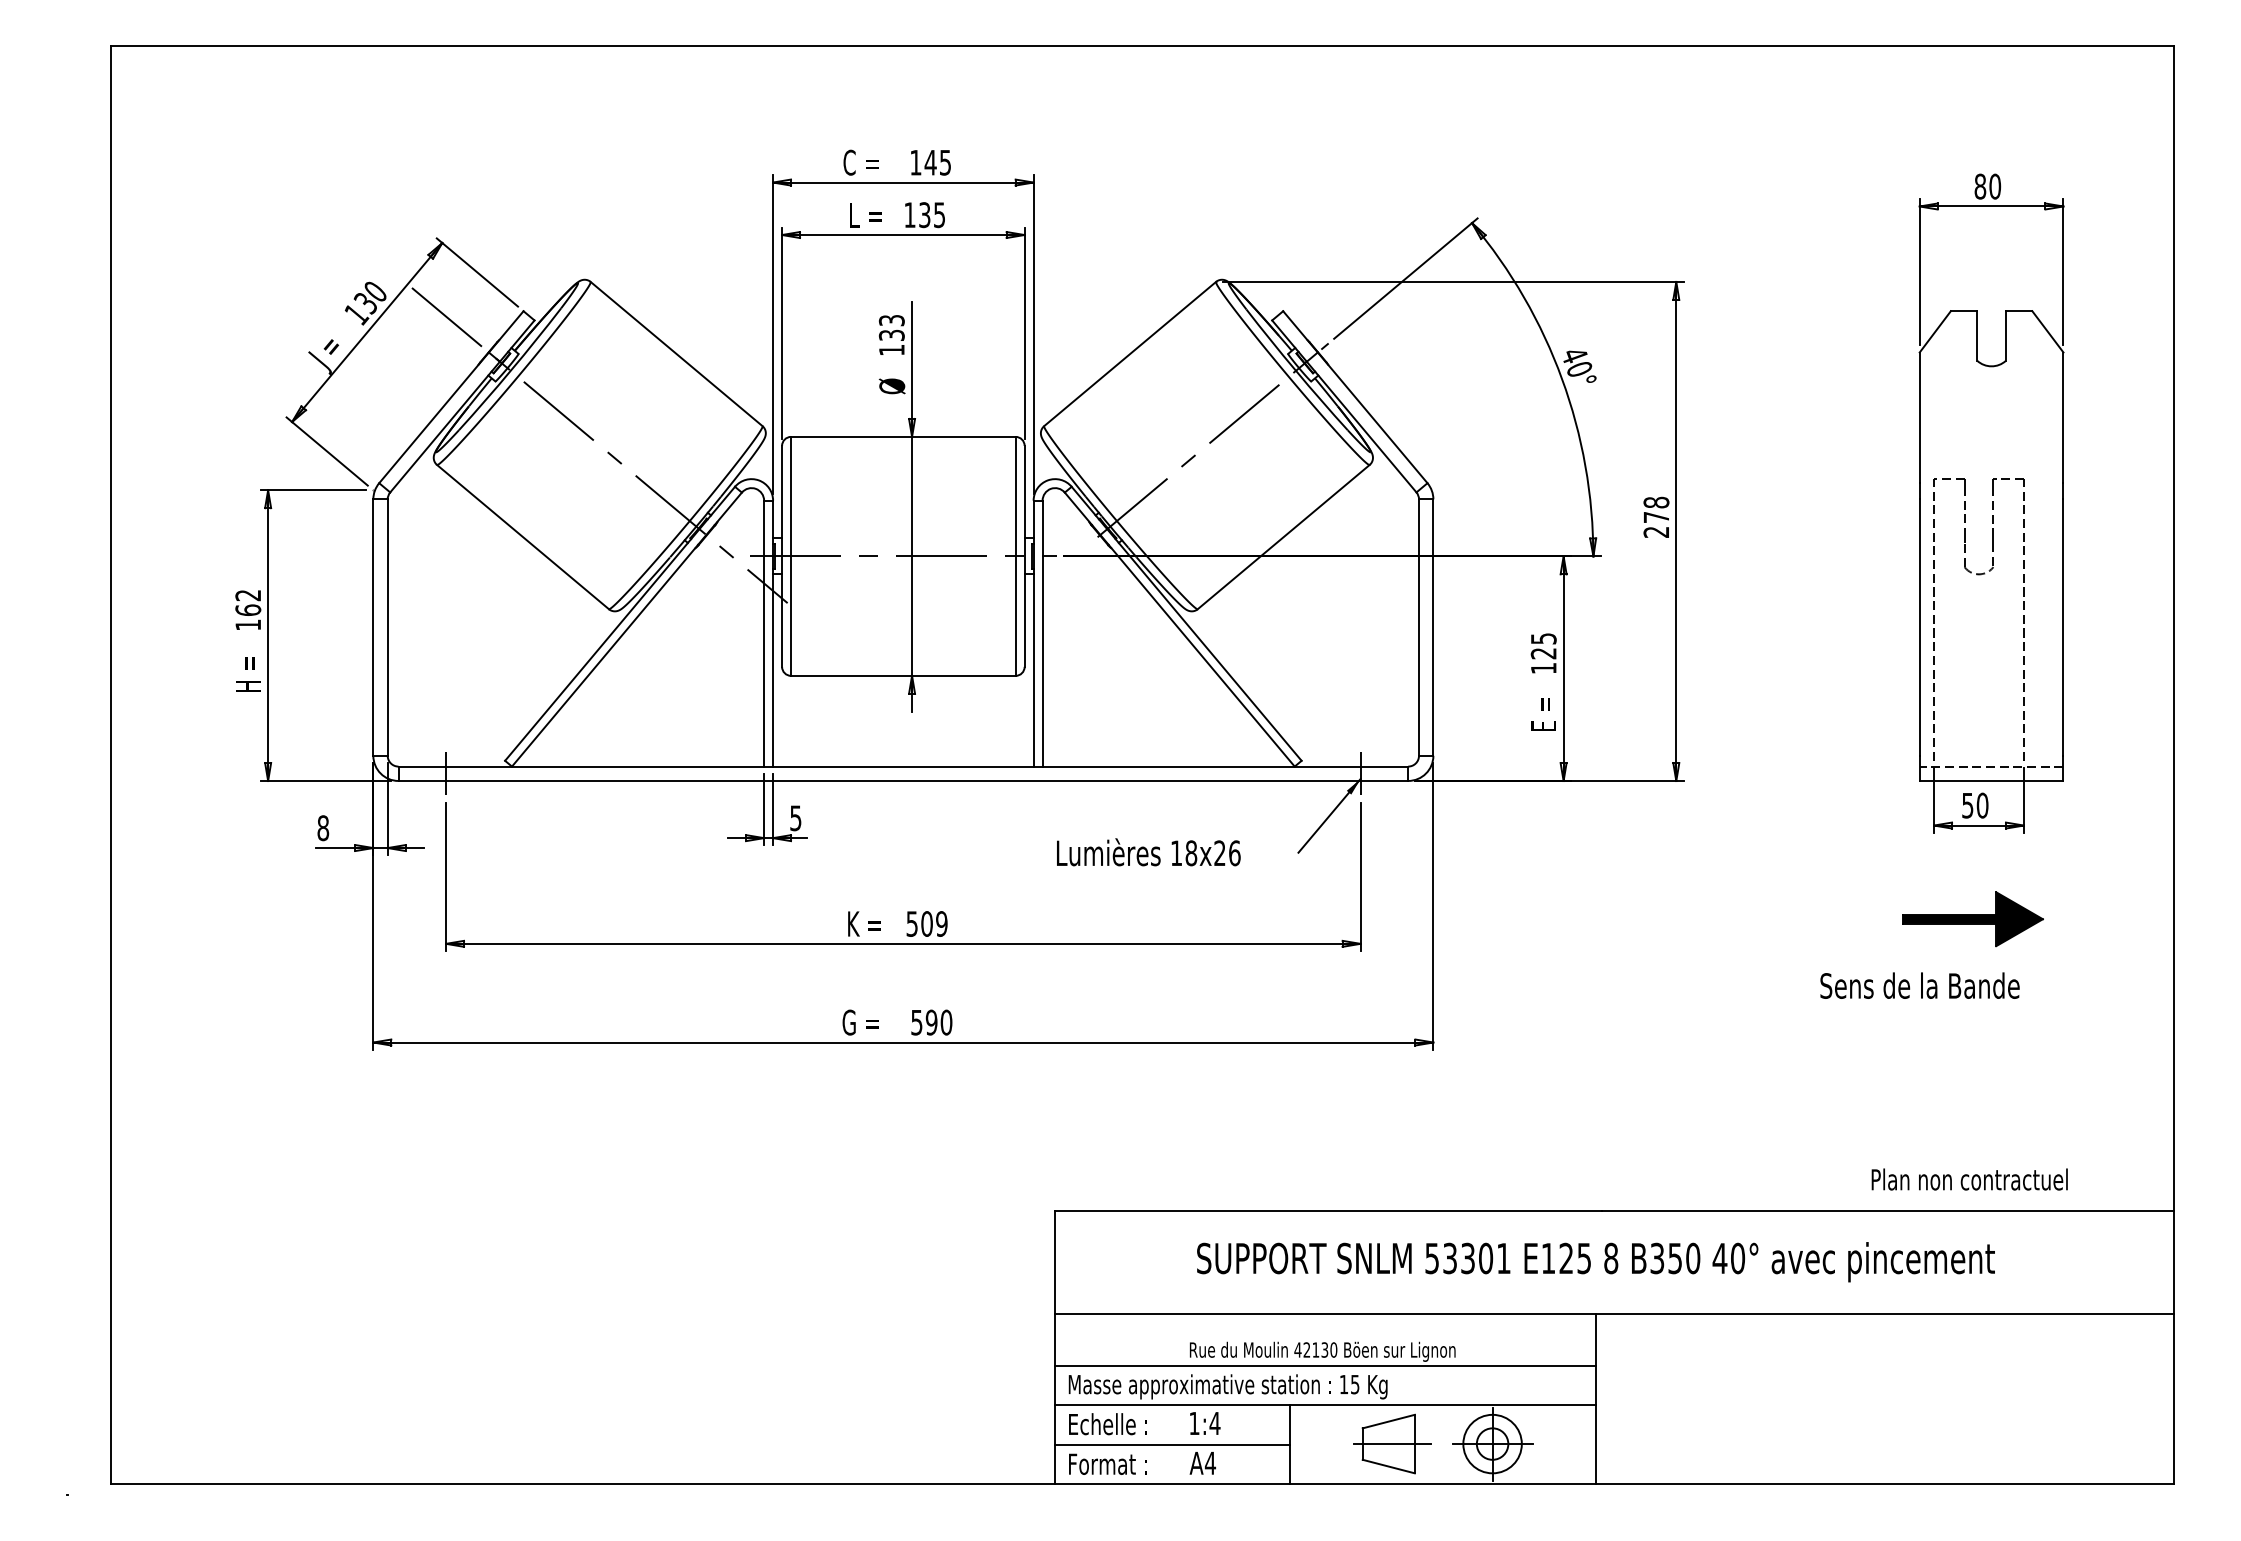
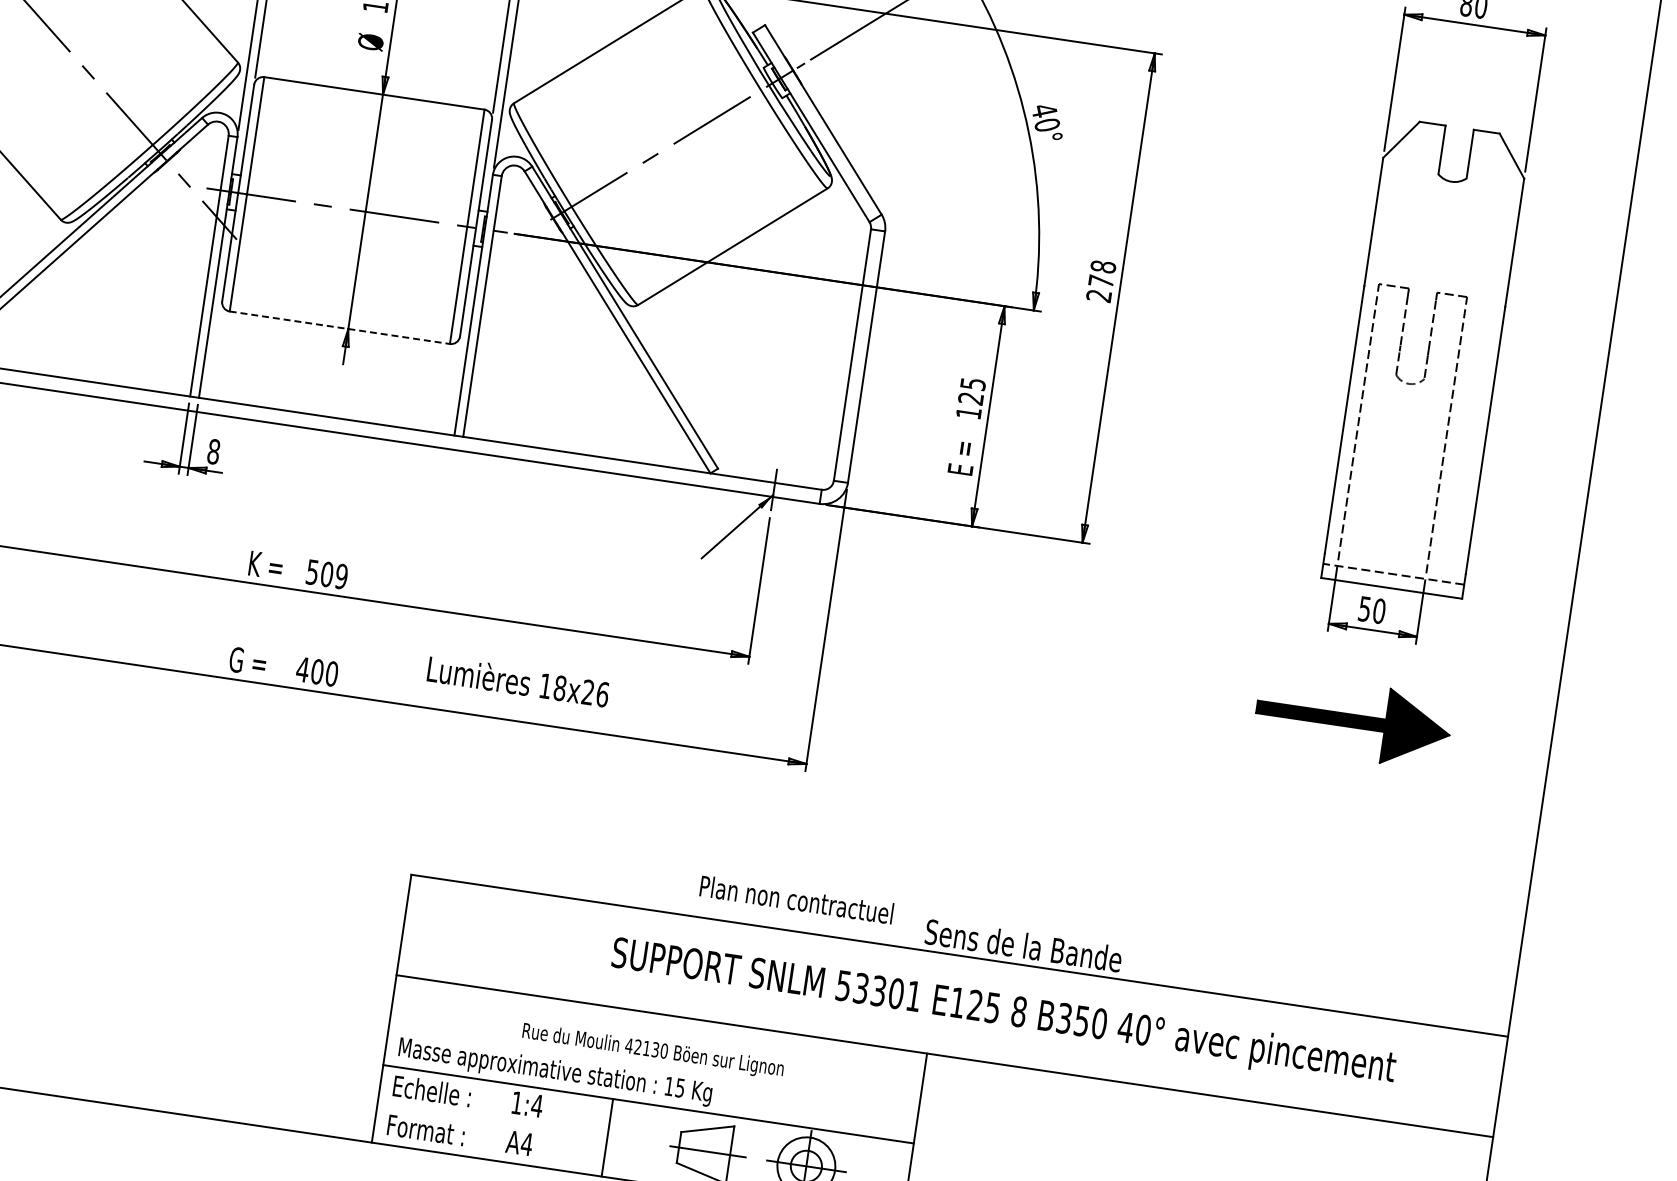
line: (903, 675) -> (340, 327), solid -> dashed
text: (795, 818) -> (213, 451), 5 -> 8
text: (1148, 852) -> (518, 681), moved
part: (1972, 919) -> (1352, 721), size x1.4
text: (1919, 985) -> (1023, 945), moved
text: (923, 1022) -> (309, 670), 590 -> 400
text: (1969, 1179) -> (796, 899), moved
text: (1595, 1262) -> (1003, 1013), moved
line: (1325, 1365) -> (653, 1065), removed
line: (1172, 1444) -> (492, 1120), removed

